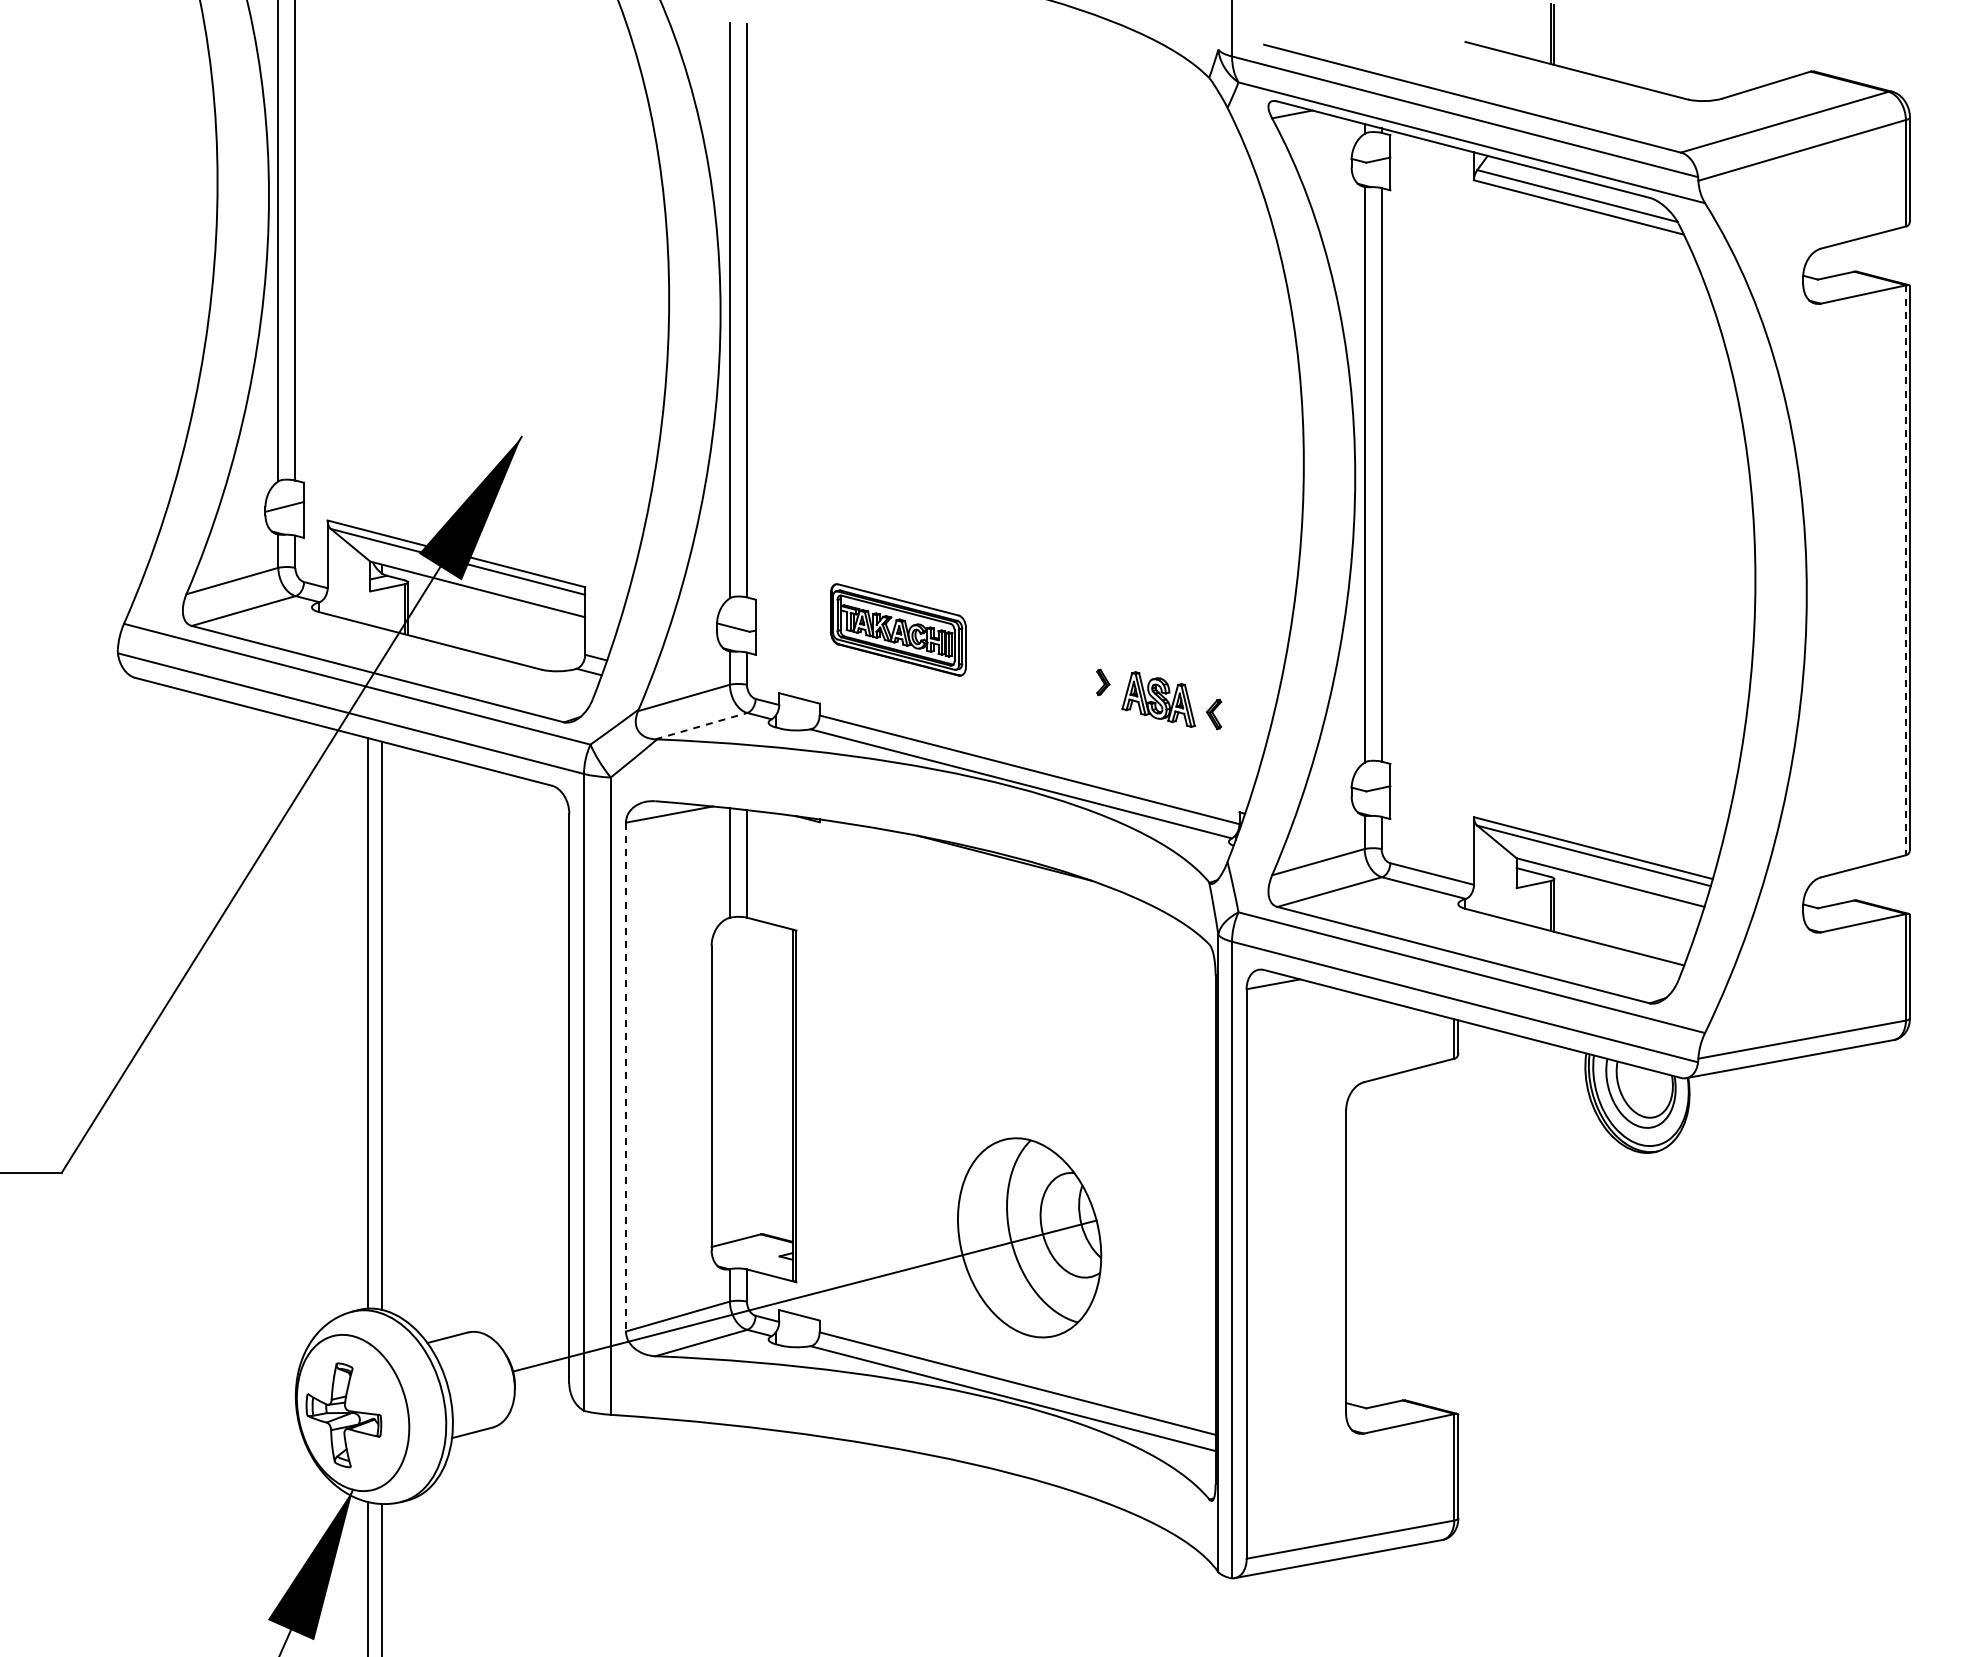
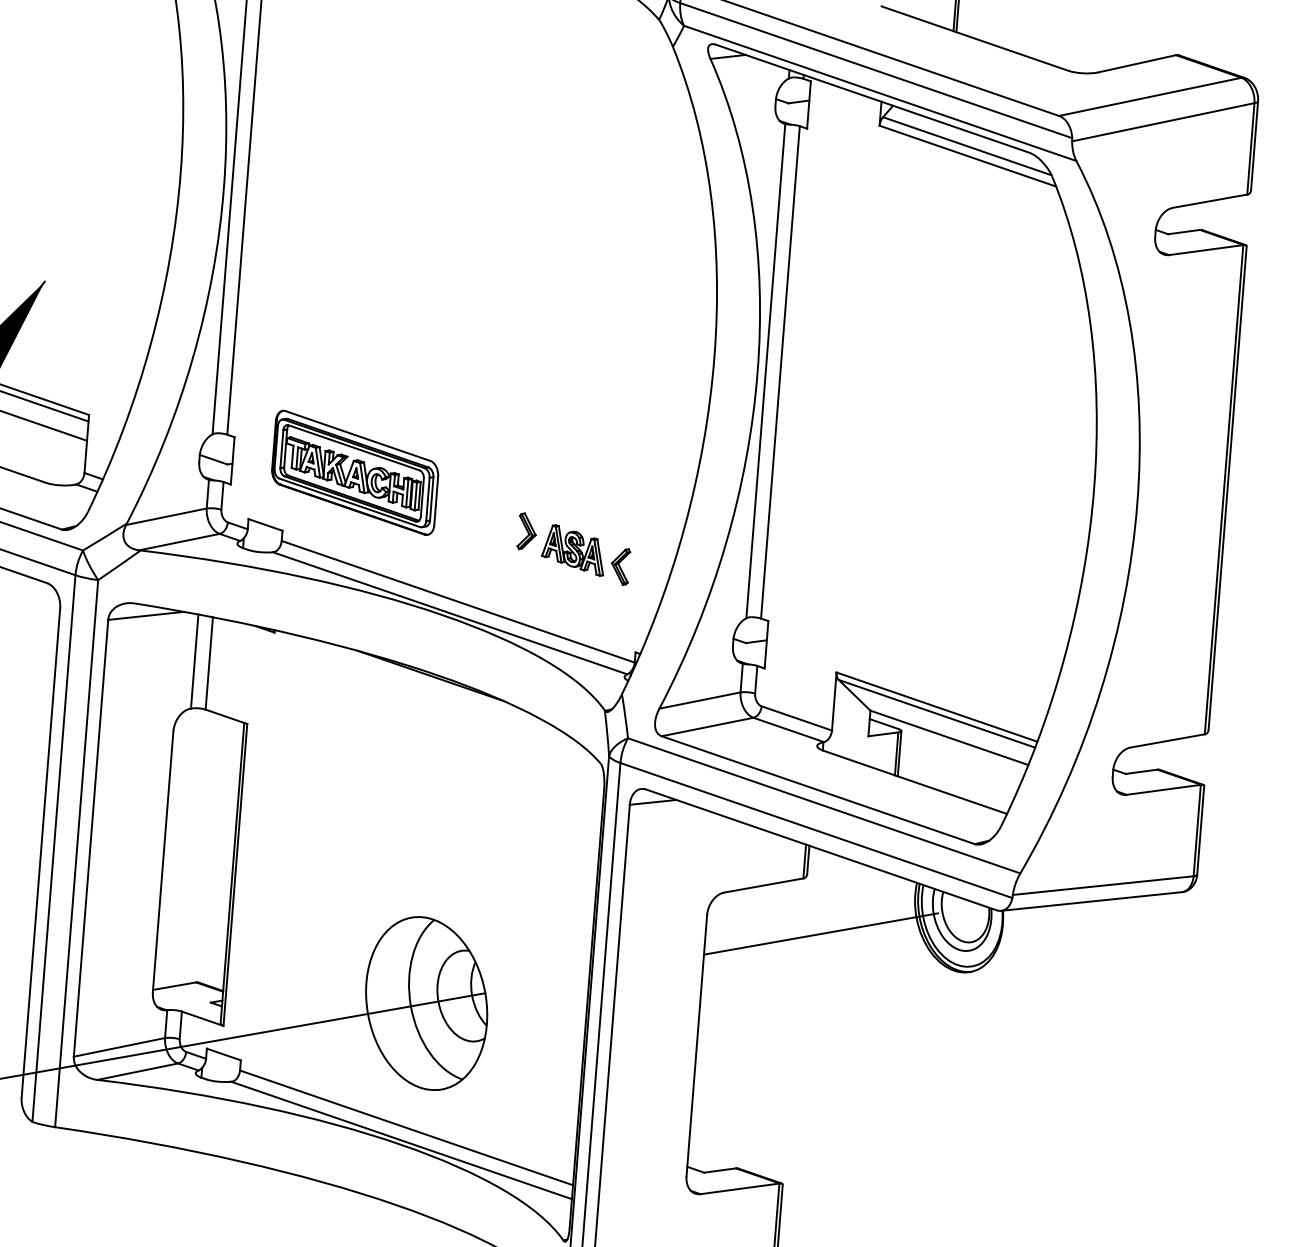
line: (1905, 570) -> (1223, 489), dashed -> solid
part: (898, 629) -> (355, 472), size x1.43
part: (1103, 682) -> (527, 531), size x1.67
part: (1213, 714) -> (619, 566), size x1.43
line: (701, 726) -> (179, 542), dashed -> solid
line: (625, 1077) -> (90, 838), dashed -> solid
line: (1479, 1120) -> (820, 933), added

